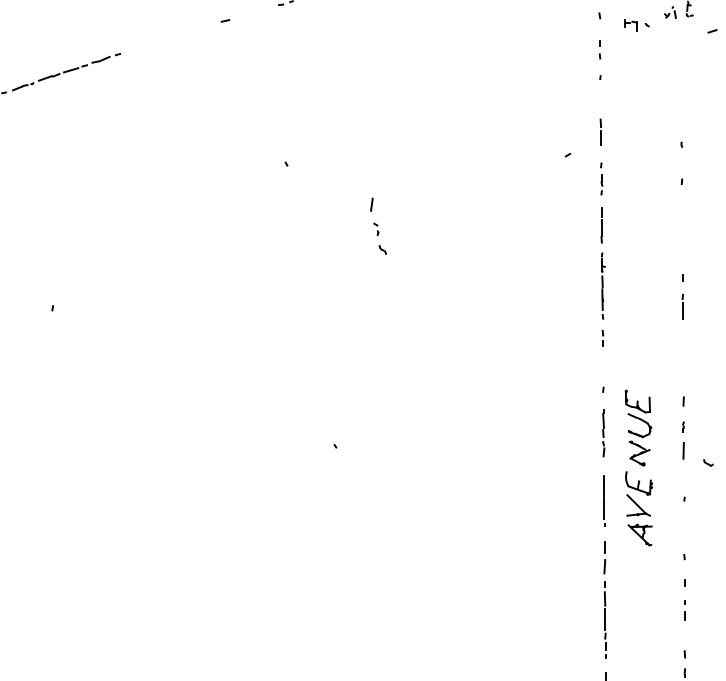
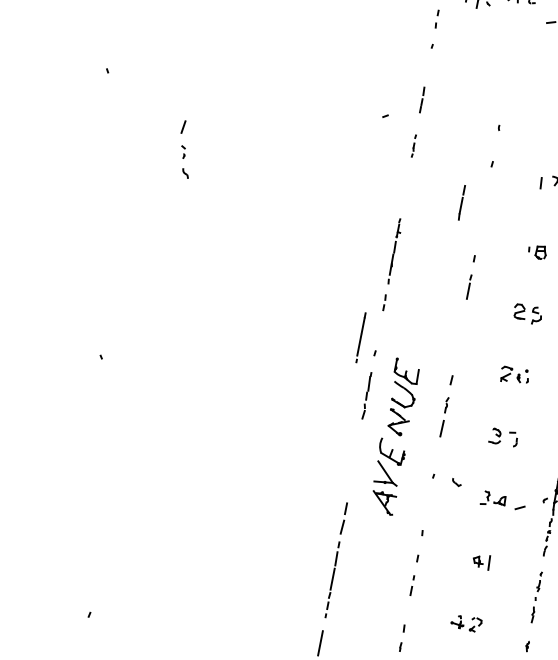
part: (601, 178) -> (413, 145), size x0.7
line: (601, 225) -> (461, 202), moved
part: (683, 426) -> (446, 404), size x1.6
part: (708, 462) -> (456, 482), moved
line: (604, 500) -> (361, 336), moved

